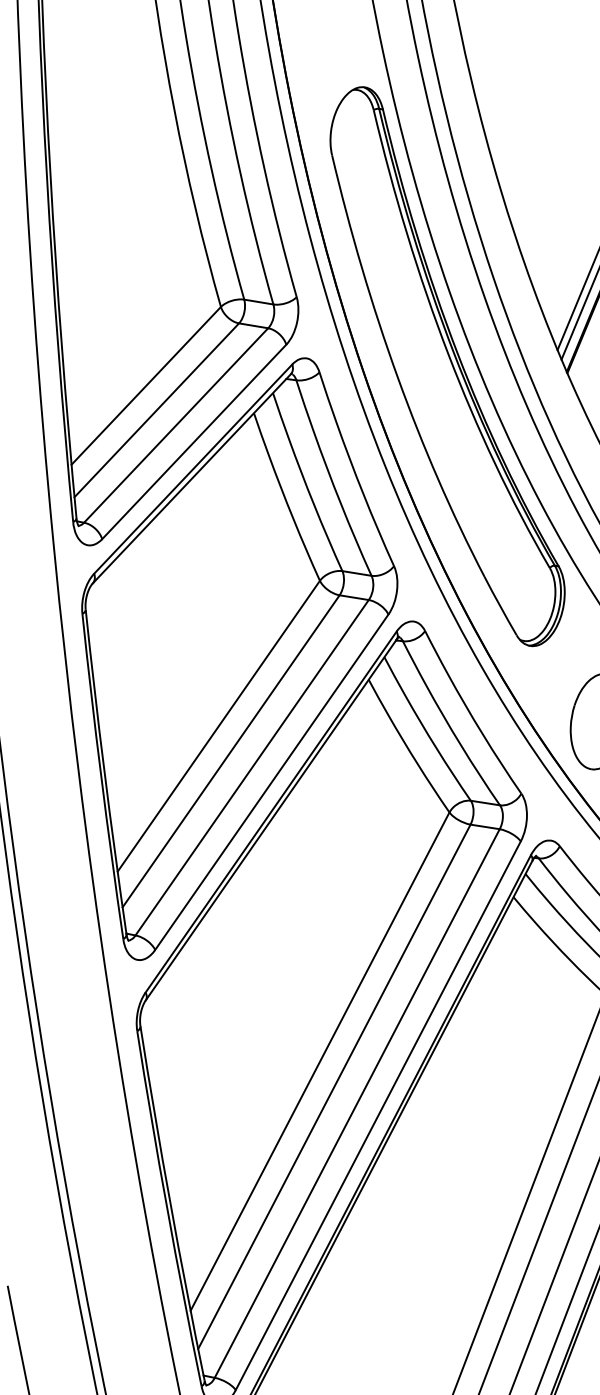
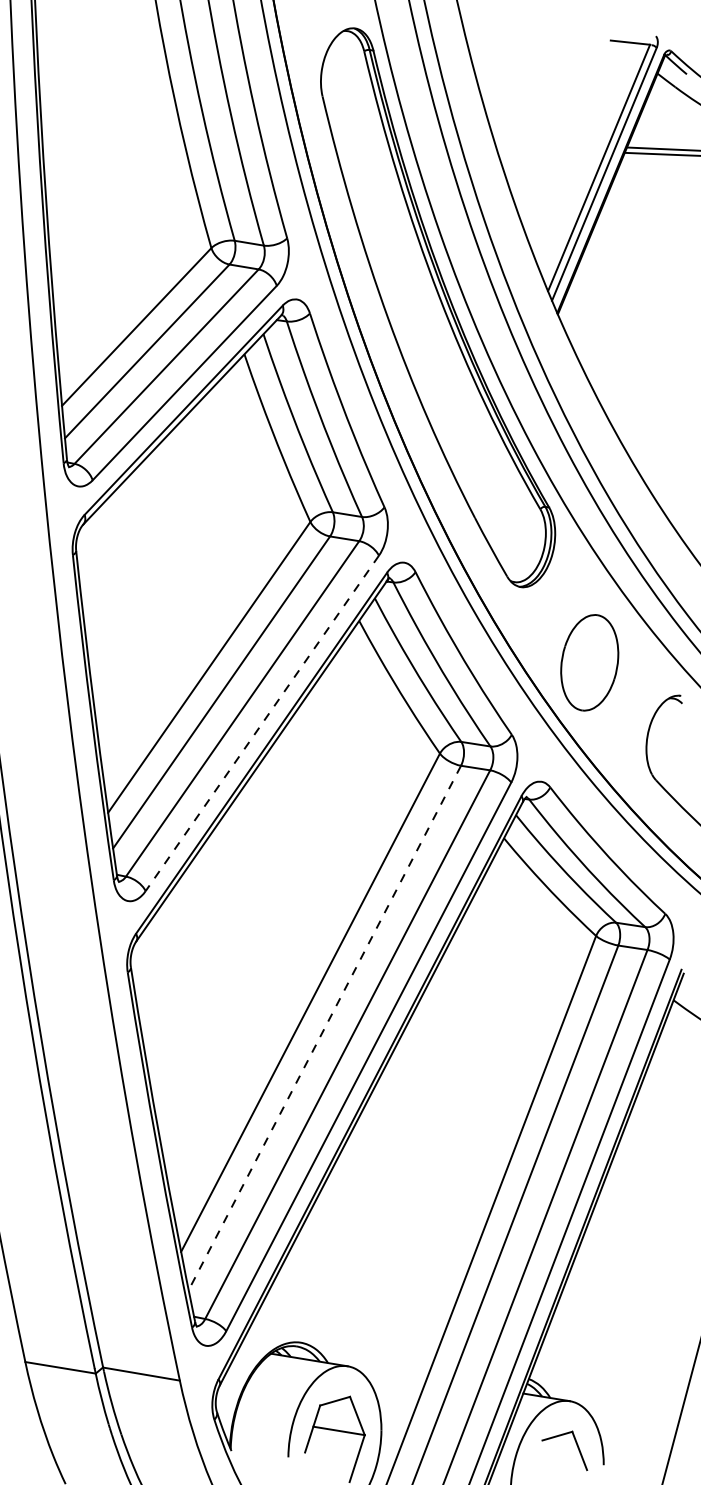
line: (272, 782) -> (262, 723), solid -> dashed
line: (334, 1087) -> (324, 1028), solid -> dashed

